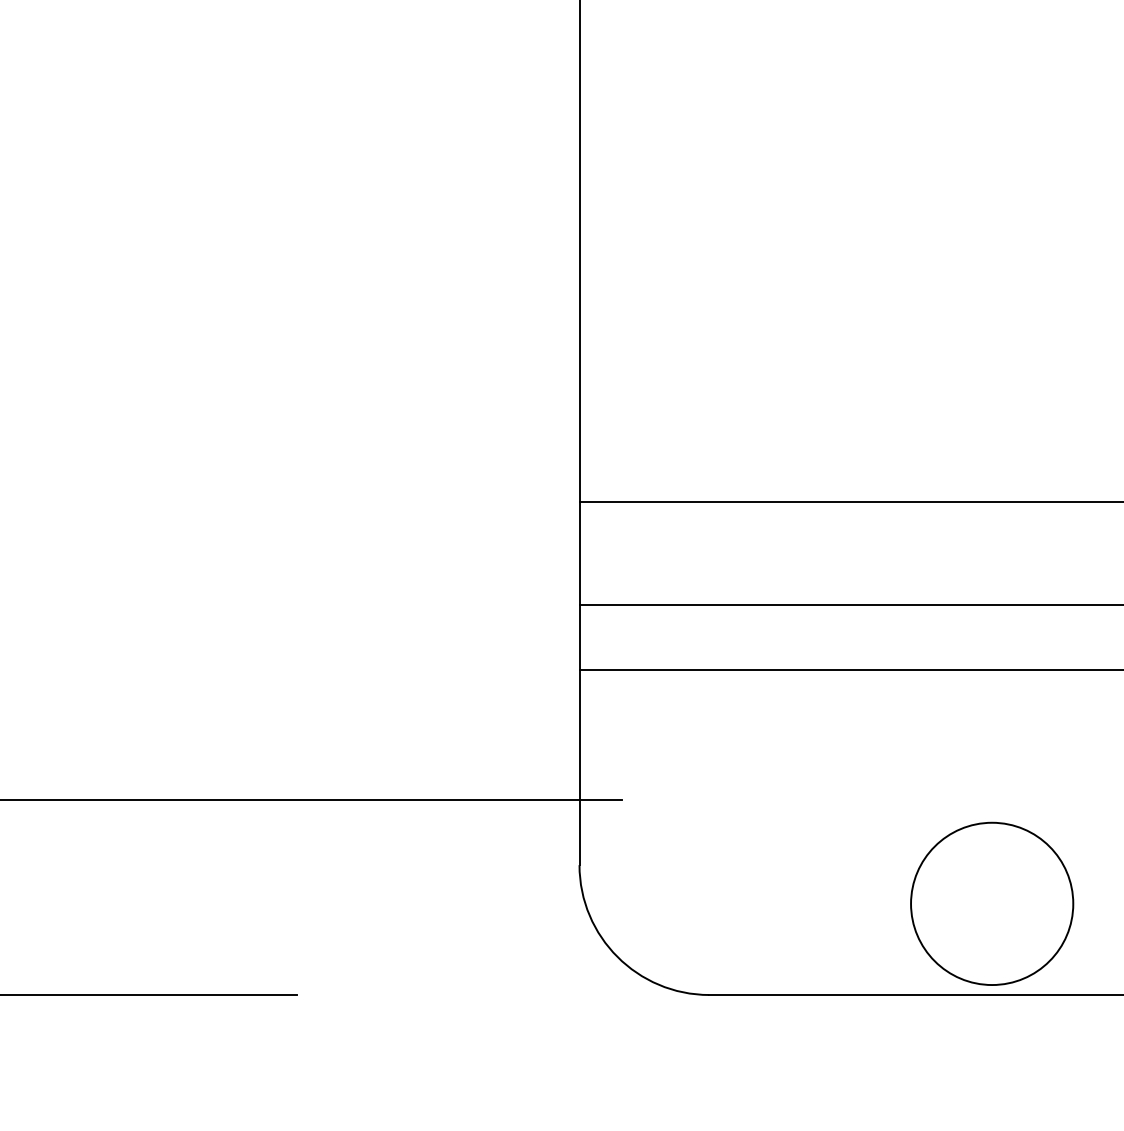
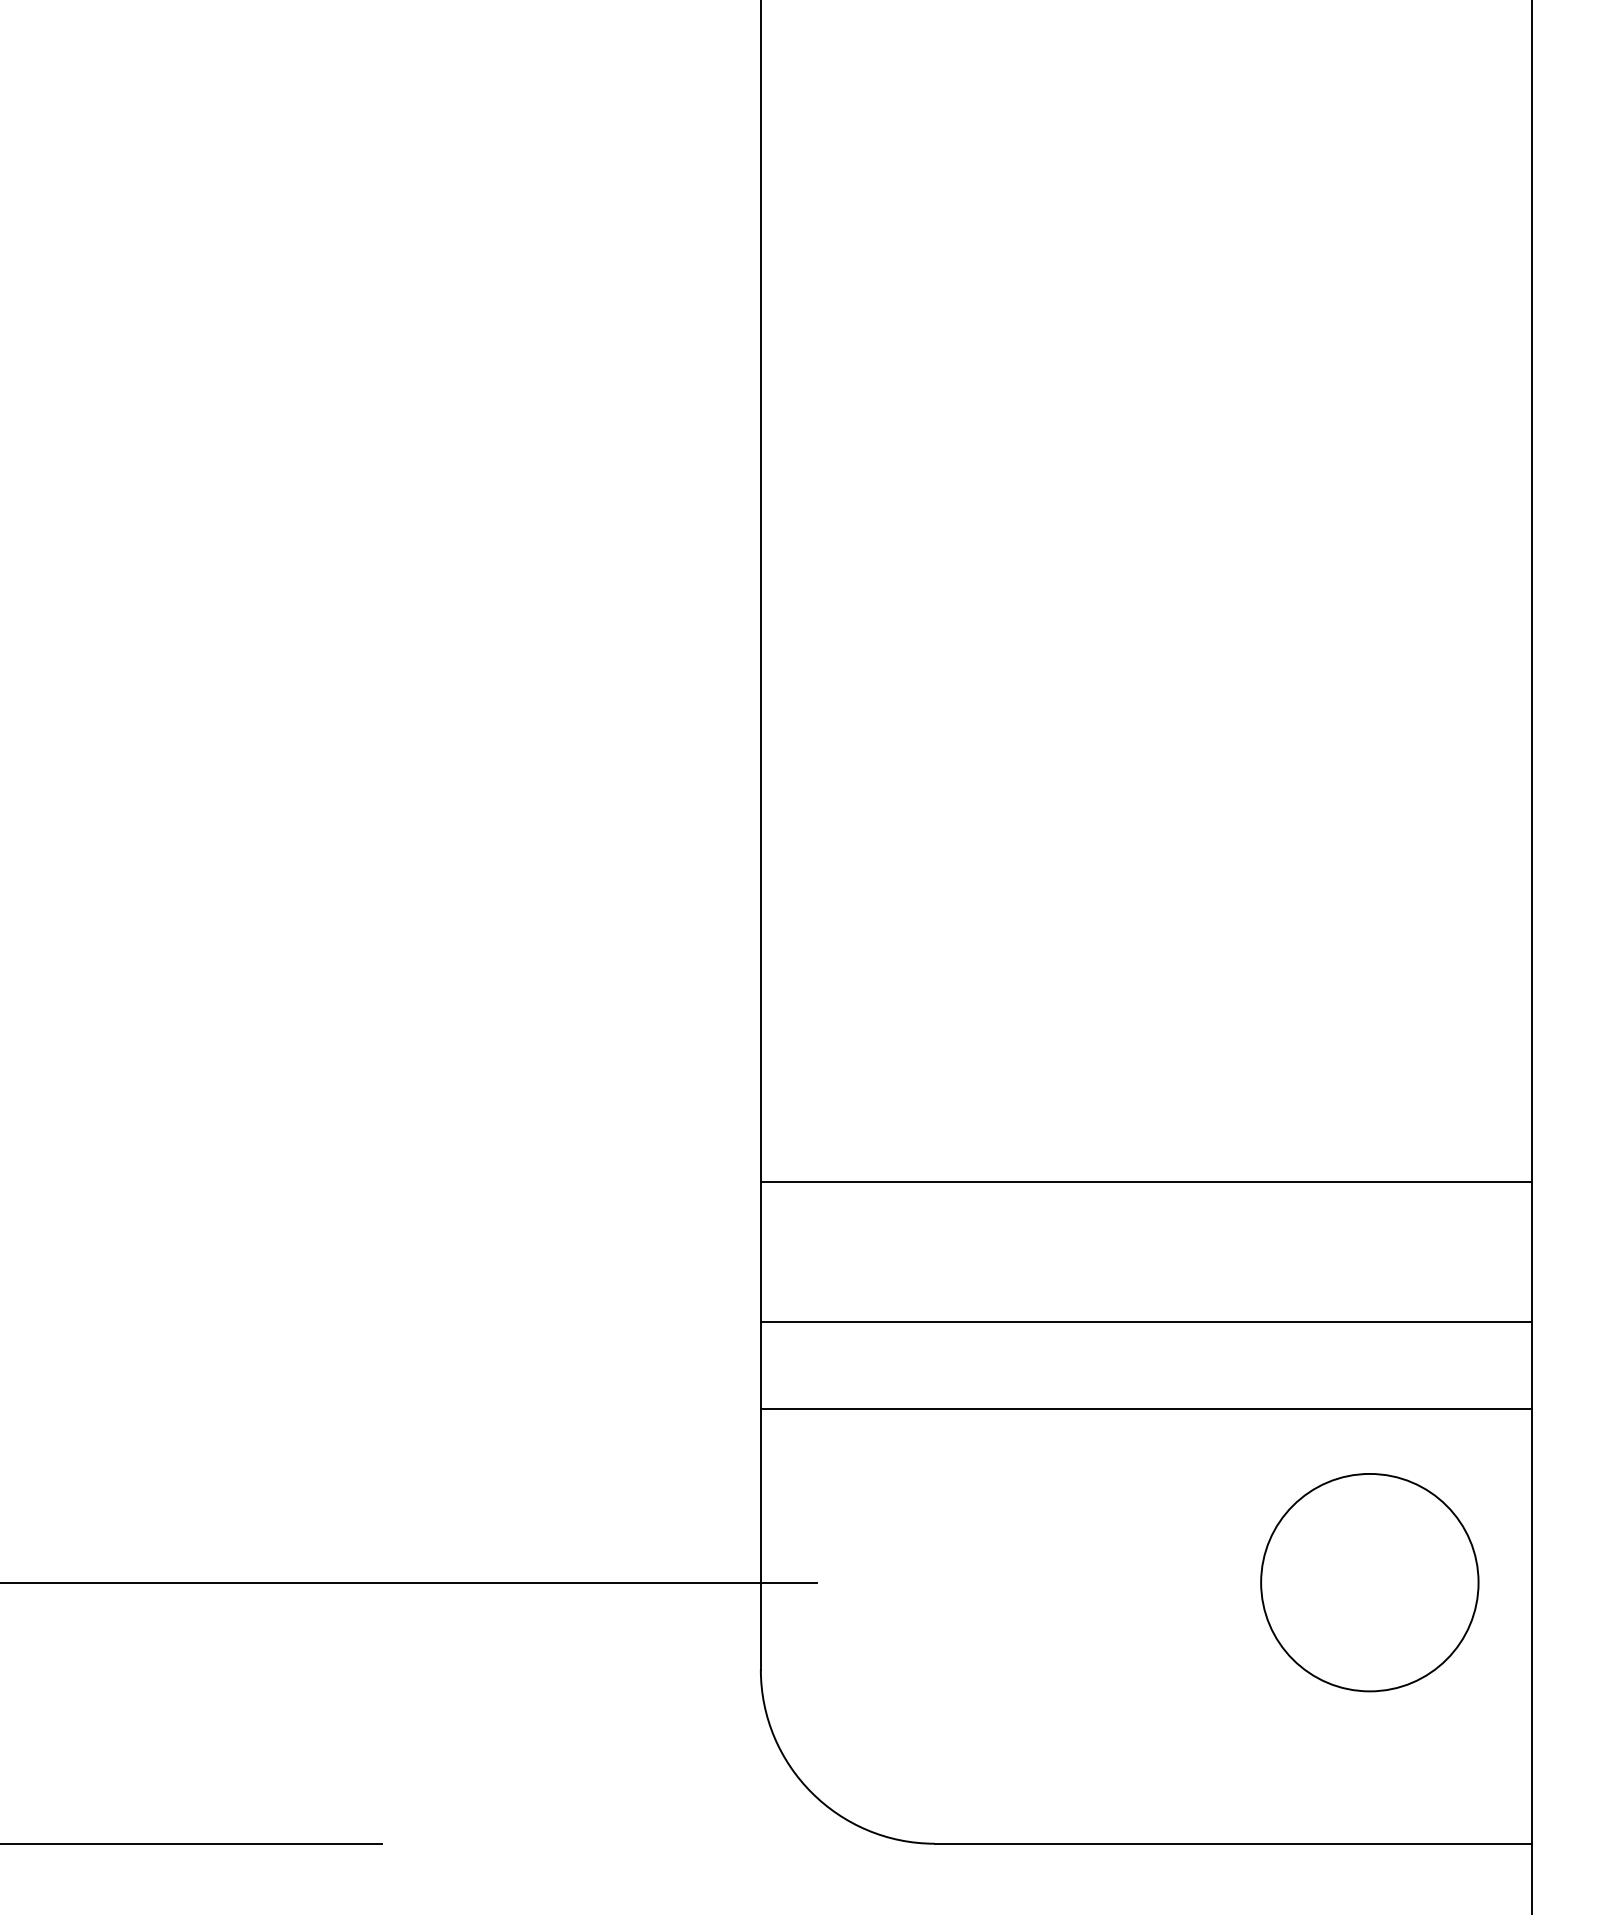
circle: (991, 903) -> (1369, 1582), moved

